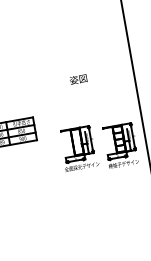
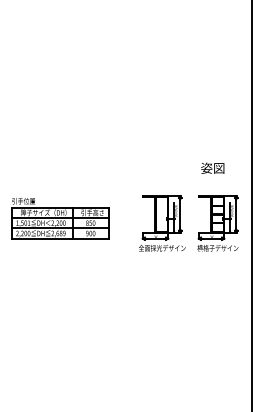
text: (78, 78) -> (212, 167), moved
part: (120, 145) -> (217, 223), moved
part: (79, 148) -> (162, 223), moved

